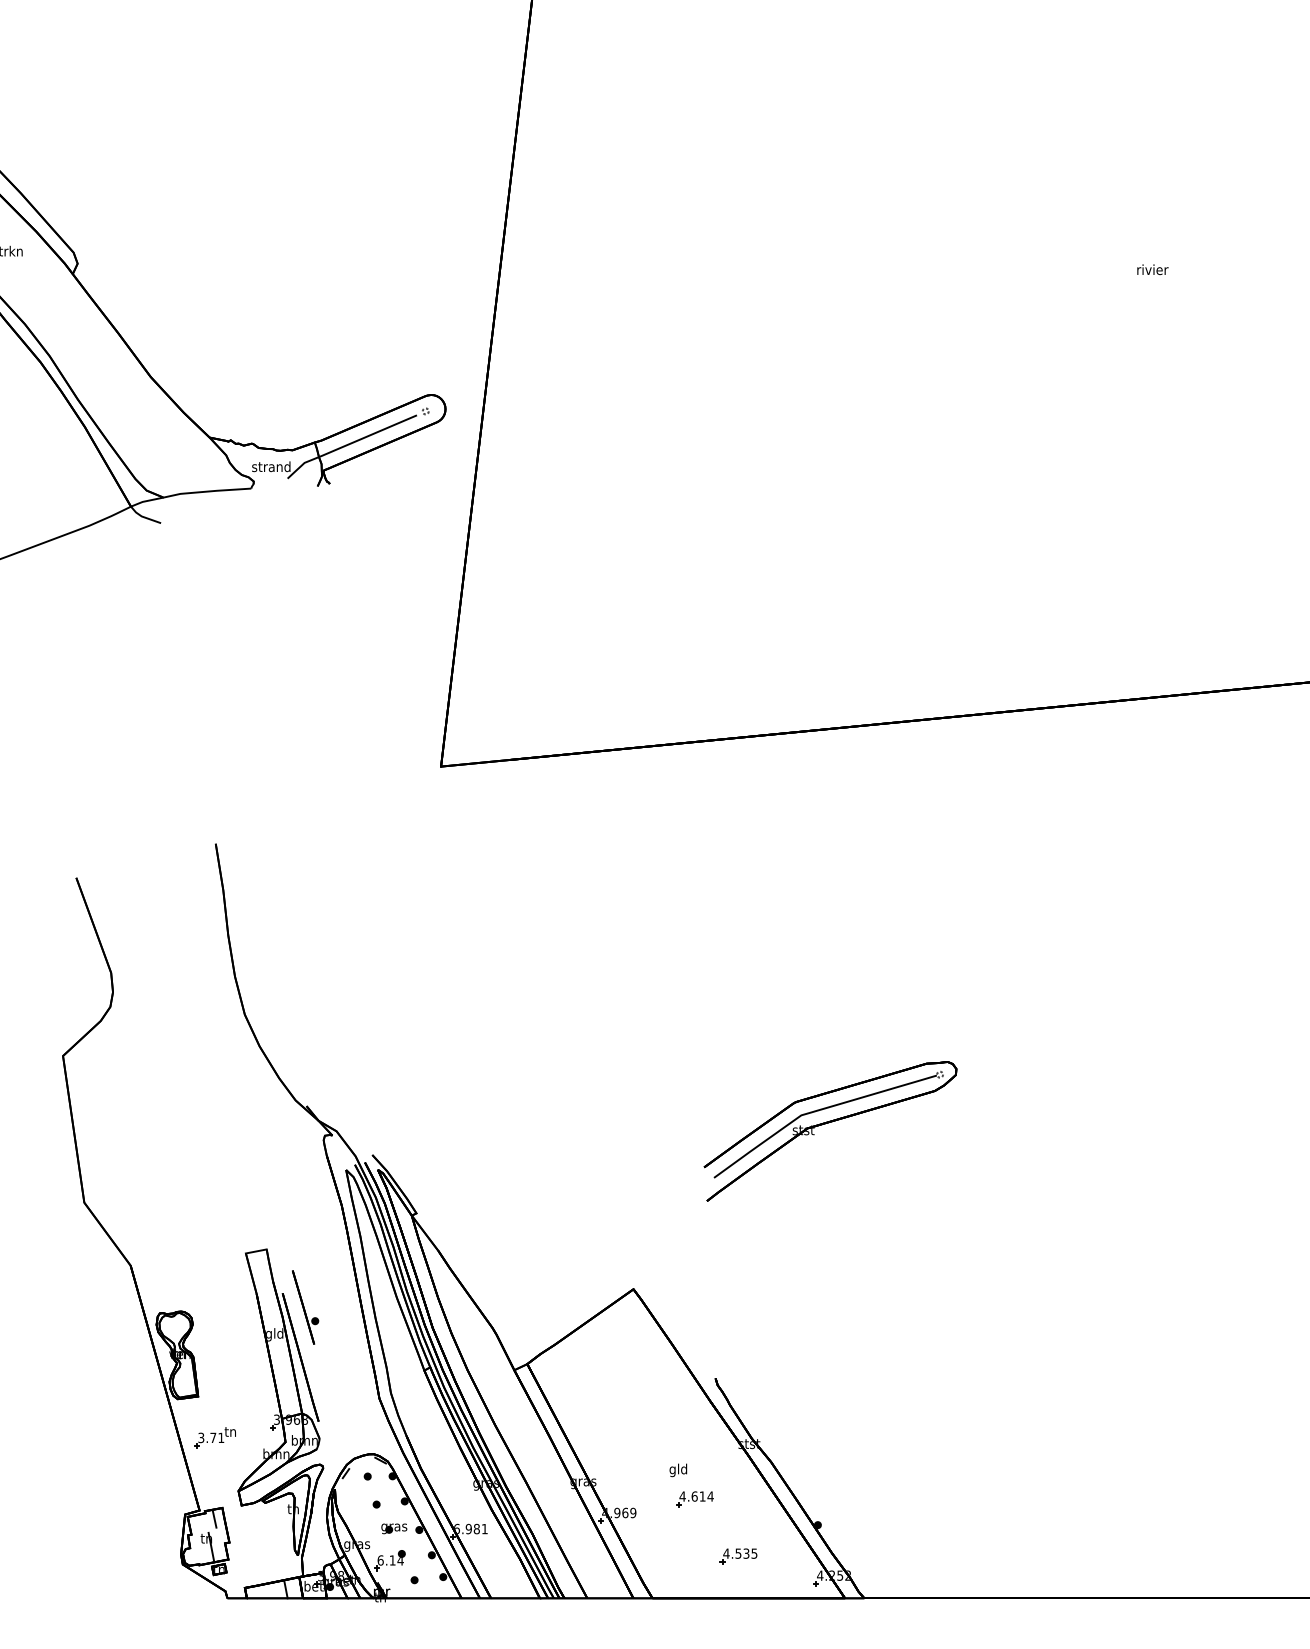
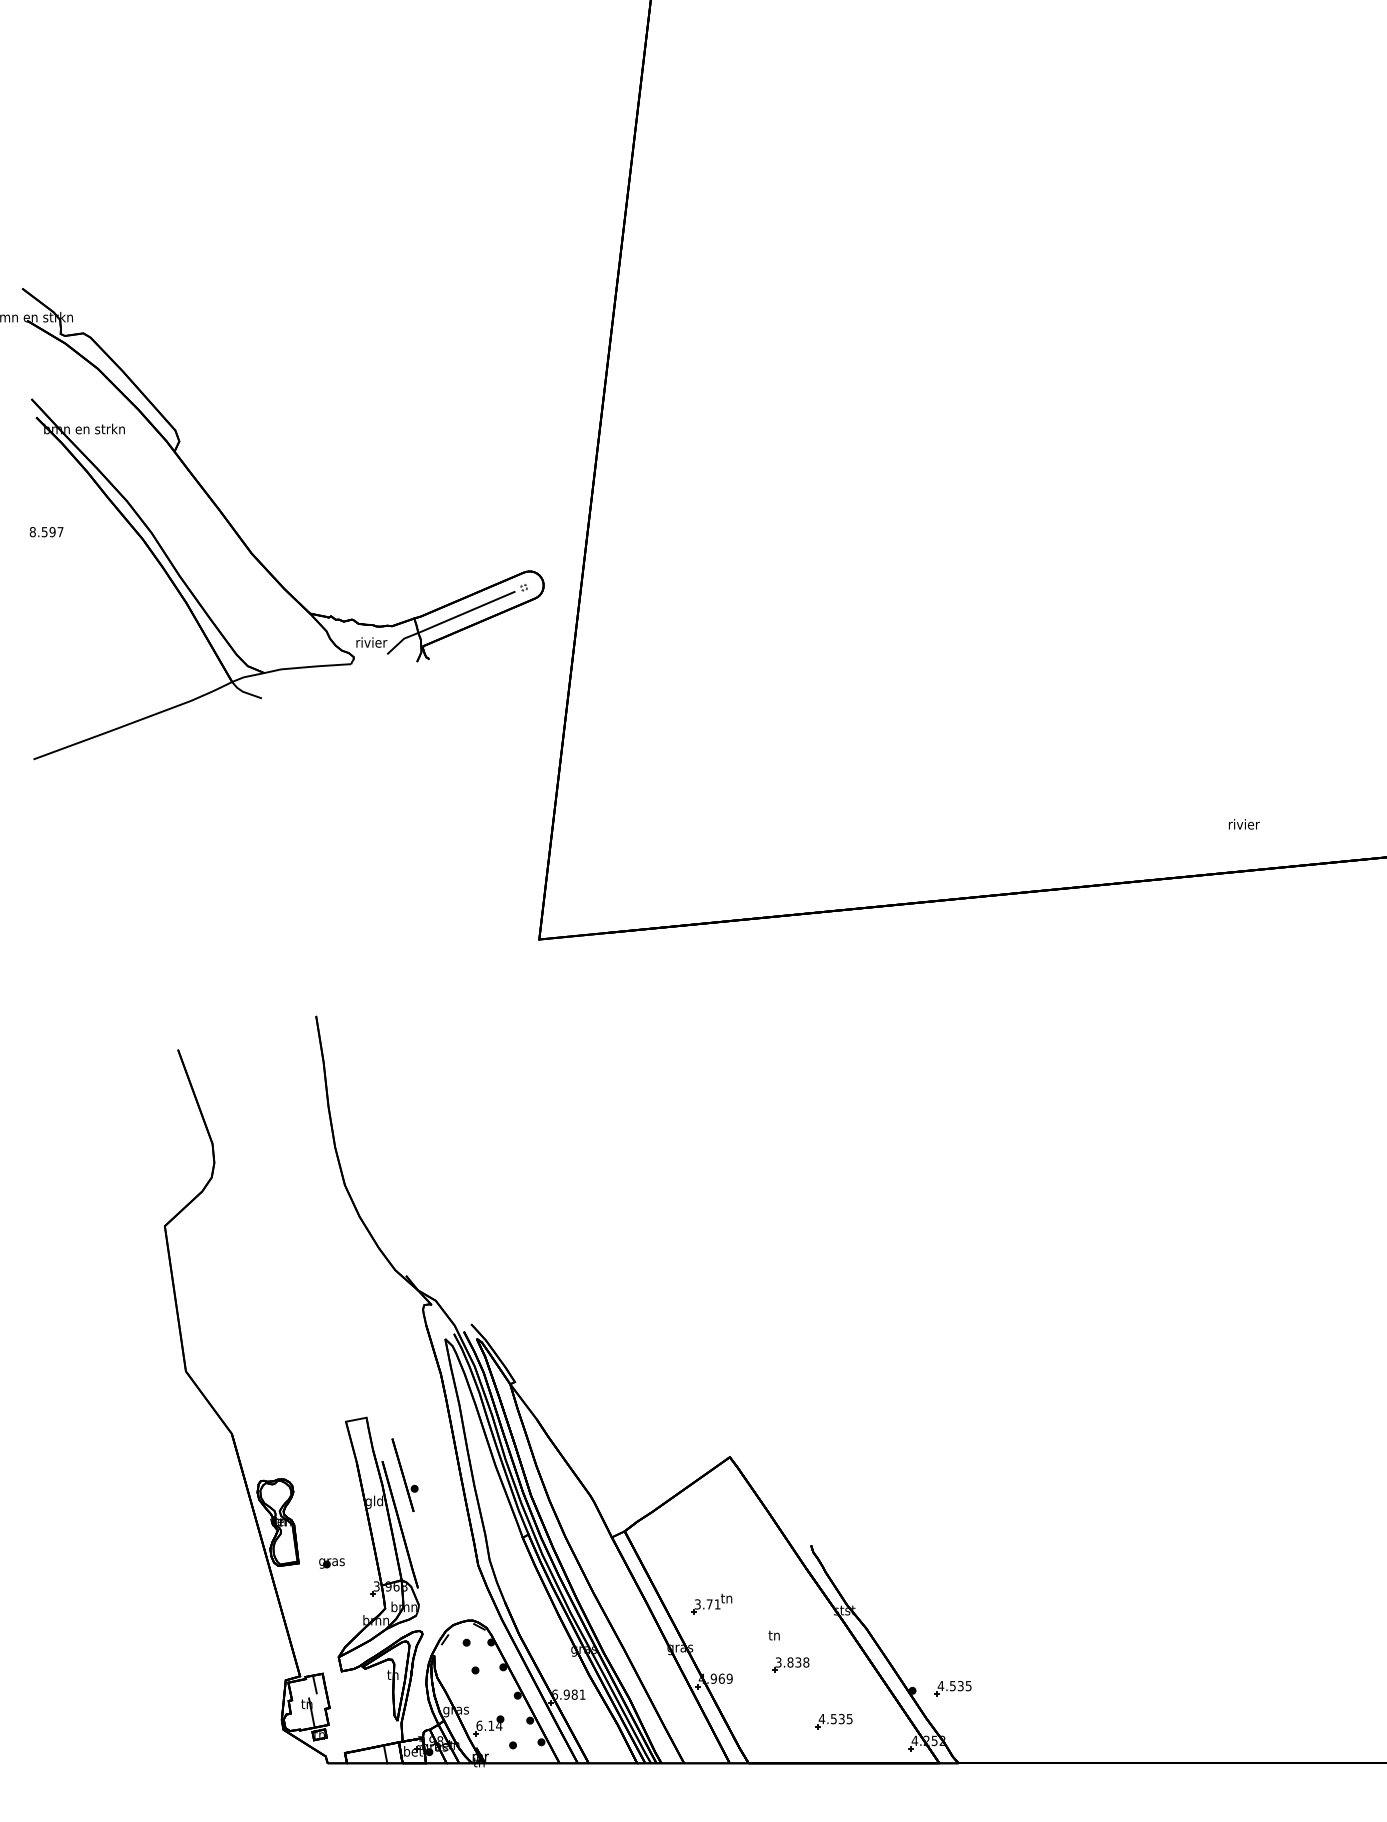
text: (1153, 269) -> (1244, 824), moved
text: (271, 466) -> (371, 642), strand -> rivier
part: (826, 1123) -> (921, 1293), removed
part: (215, 1436) -> (711, 1603), moved
text: (677, 1470) -> (773, 1636), gld -> tn
text: (696, 1496) -> (792, 1662), 4.614 -> 3.838
part: (858, 1522) -> (952, 1688), added
part: (393, 1528) -> (331, 1563), moved

